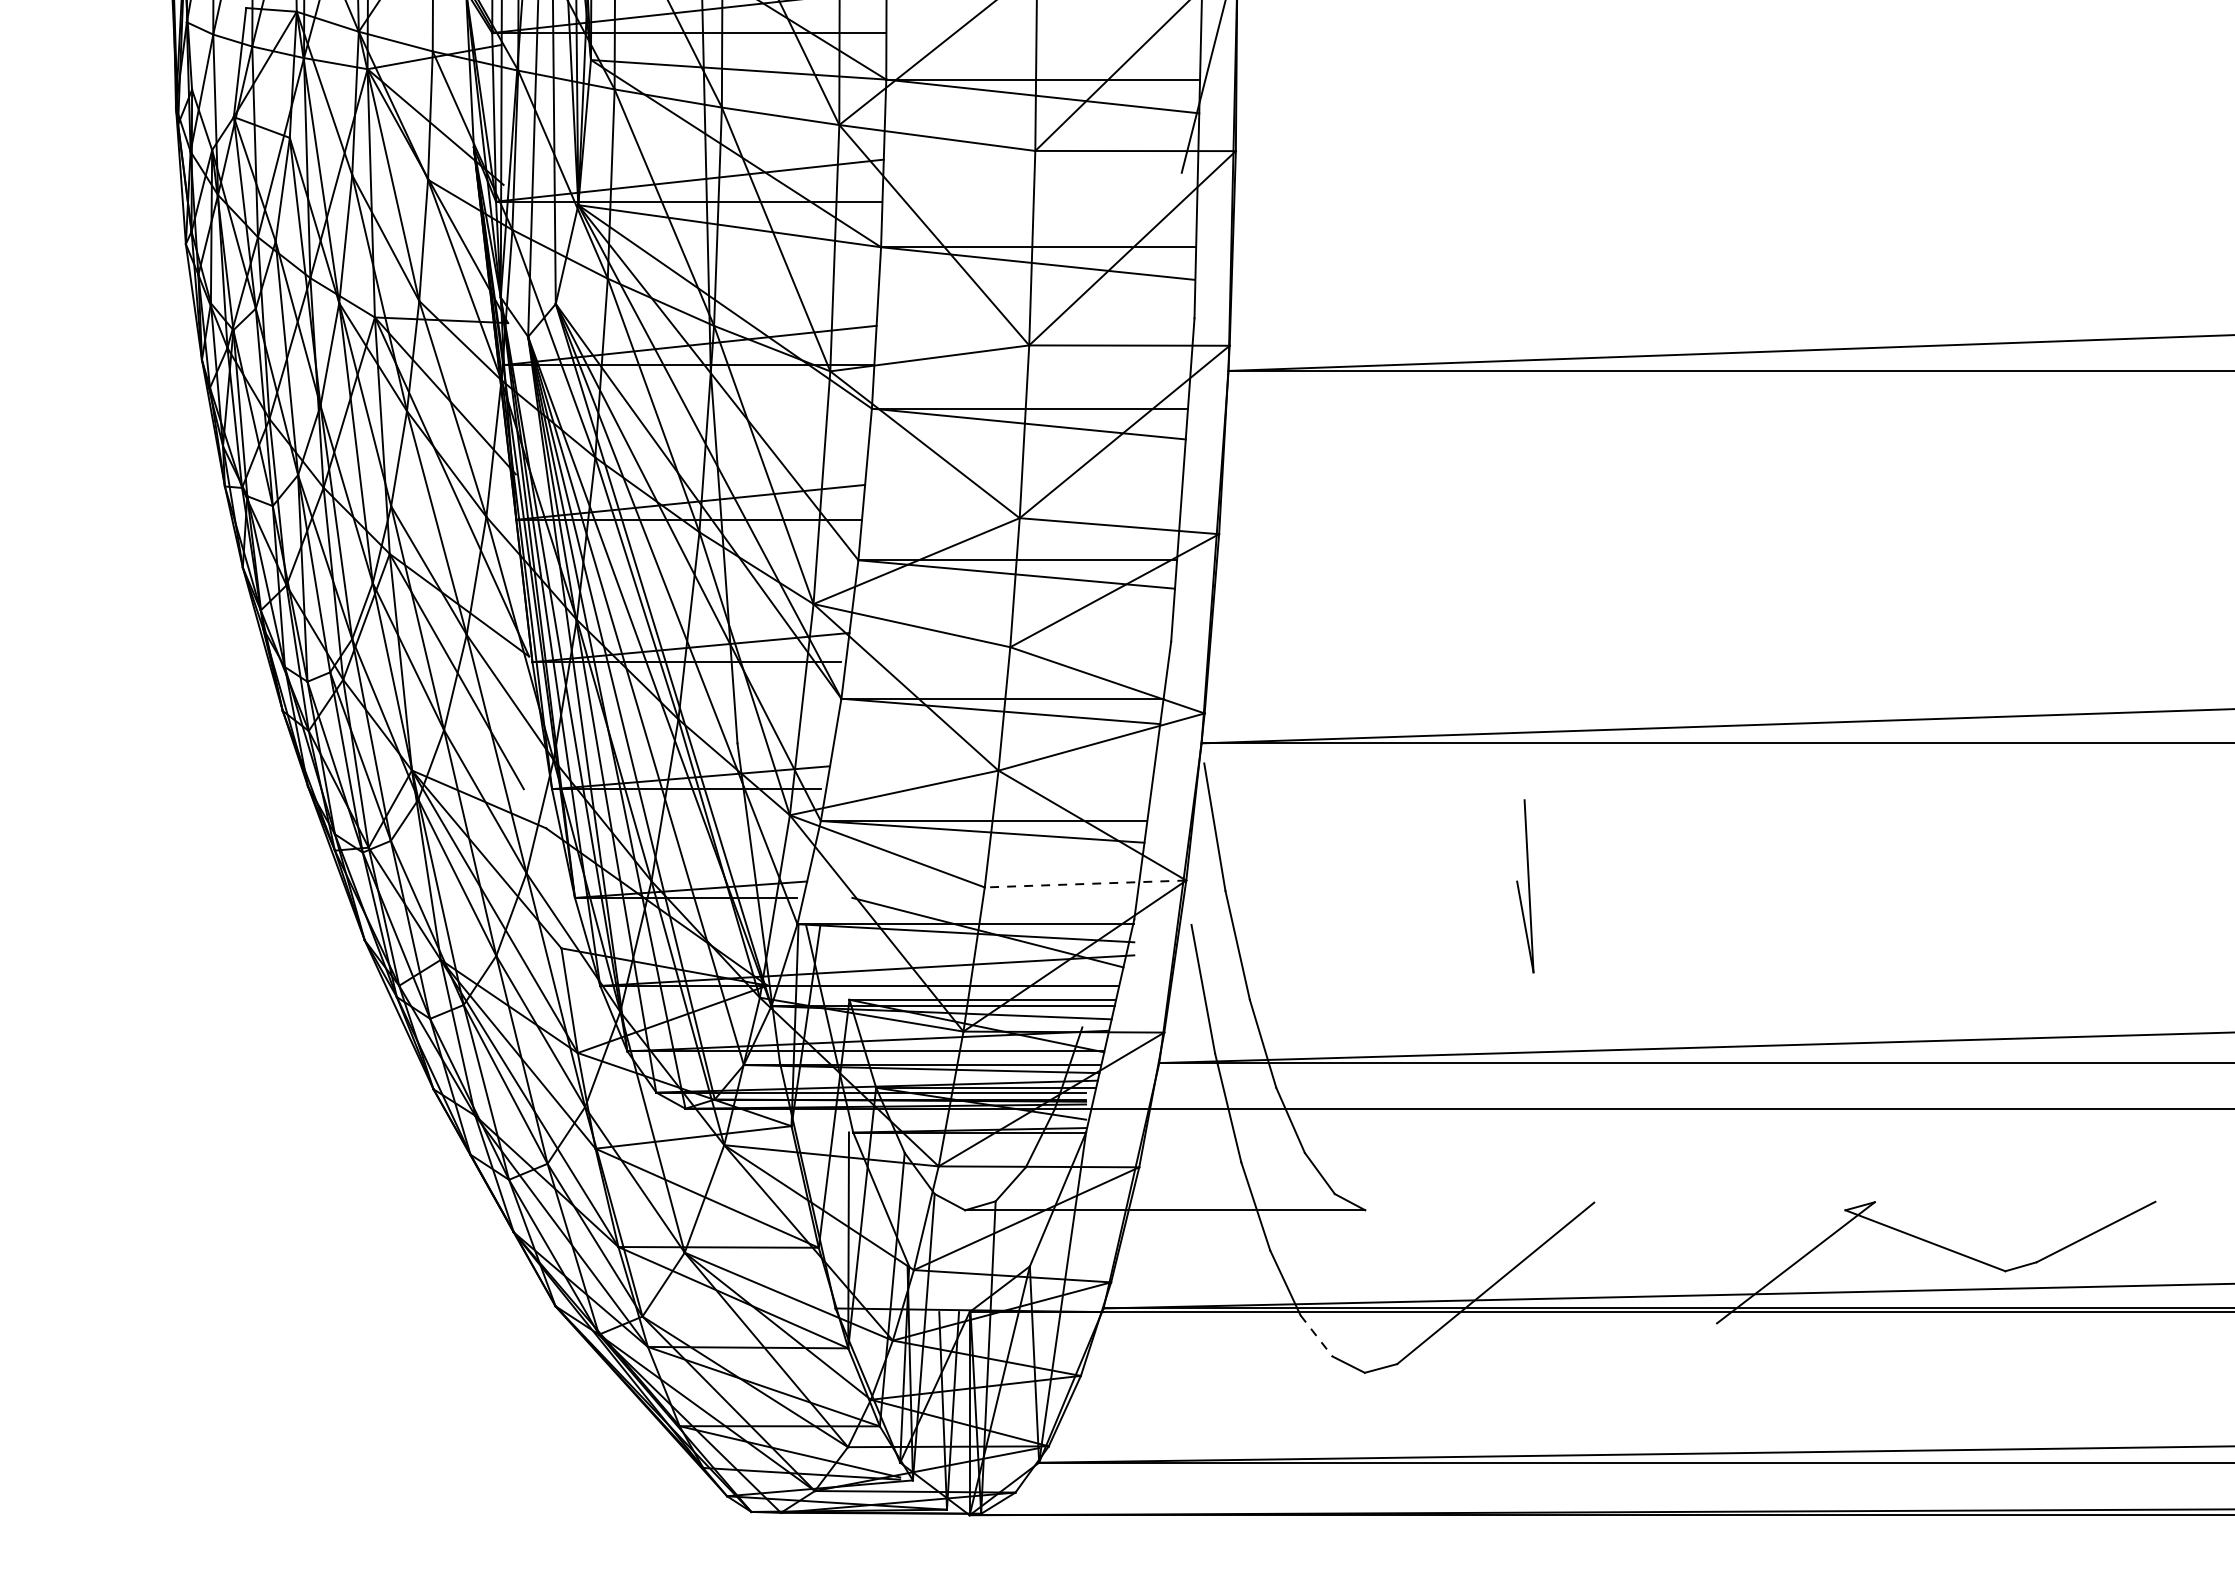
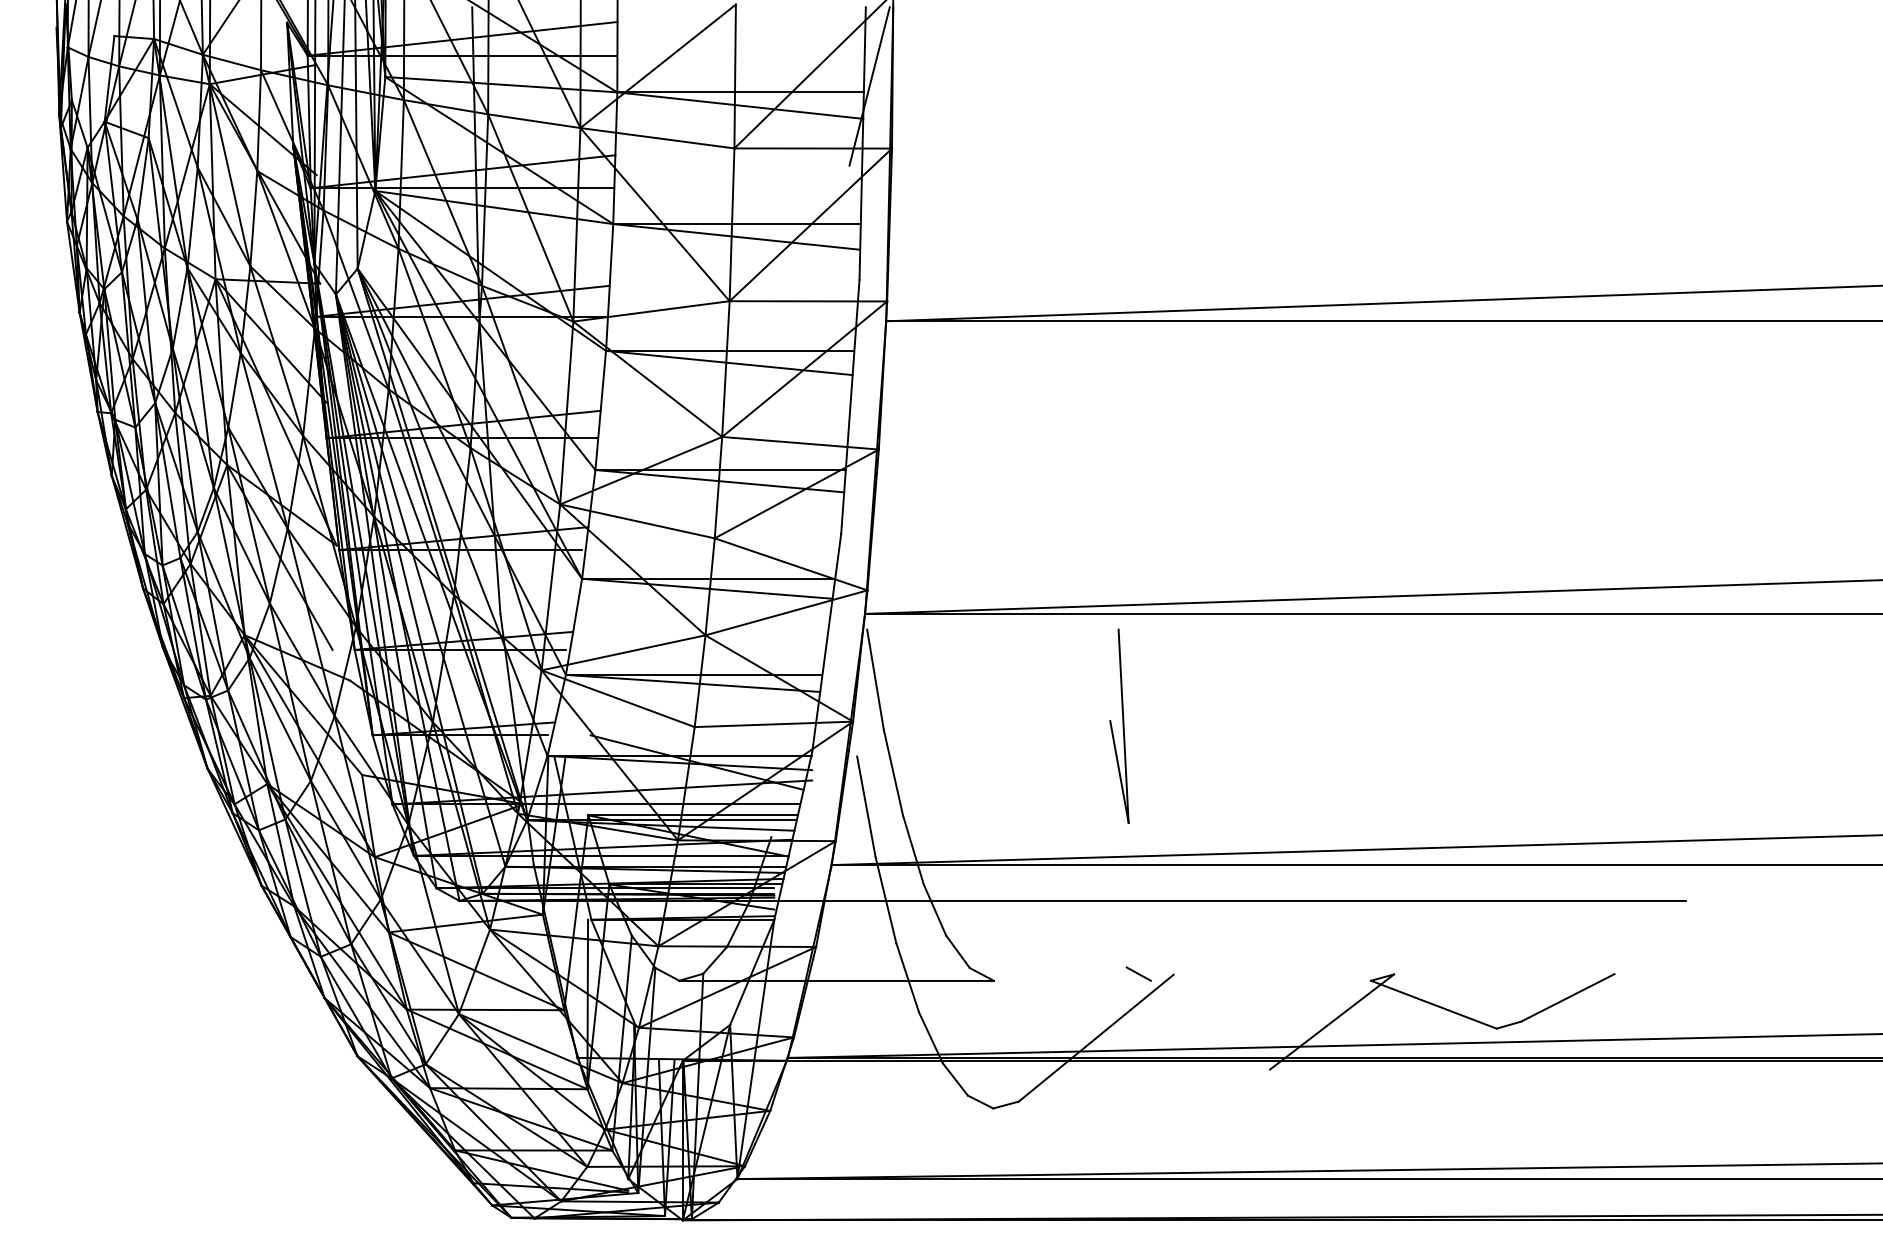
line: (1085, 884) -> (773, 724), dashed -> solid
part: (1525, 885) -> (1119, 725), size x1.43
line: (1549, 1201) -> (1138, 973), added
line: (1316, 1335) -> (955, 1079), dashed -> solid

